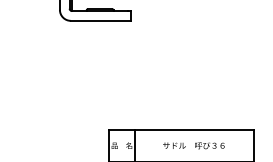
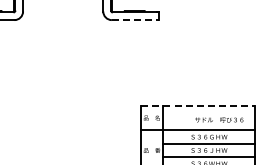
line: (101, 21) -> (135, 20), solid -> dashed
line: (181, 129) -> (198, 105), solid -> dashed
text: (194, 145) -> (219, 119), moved

